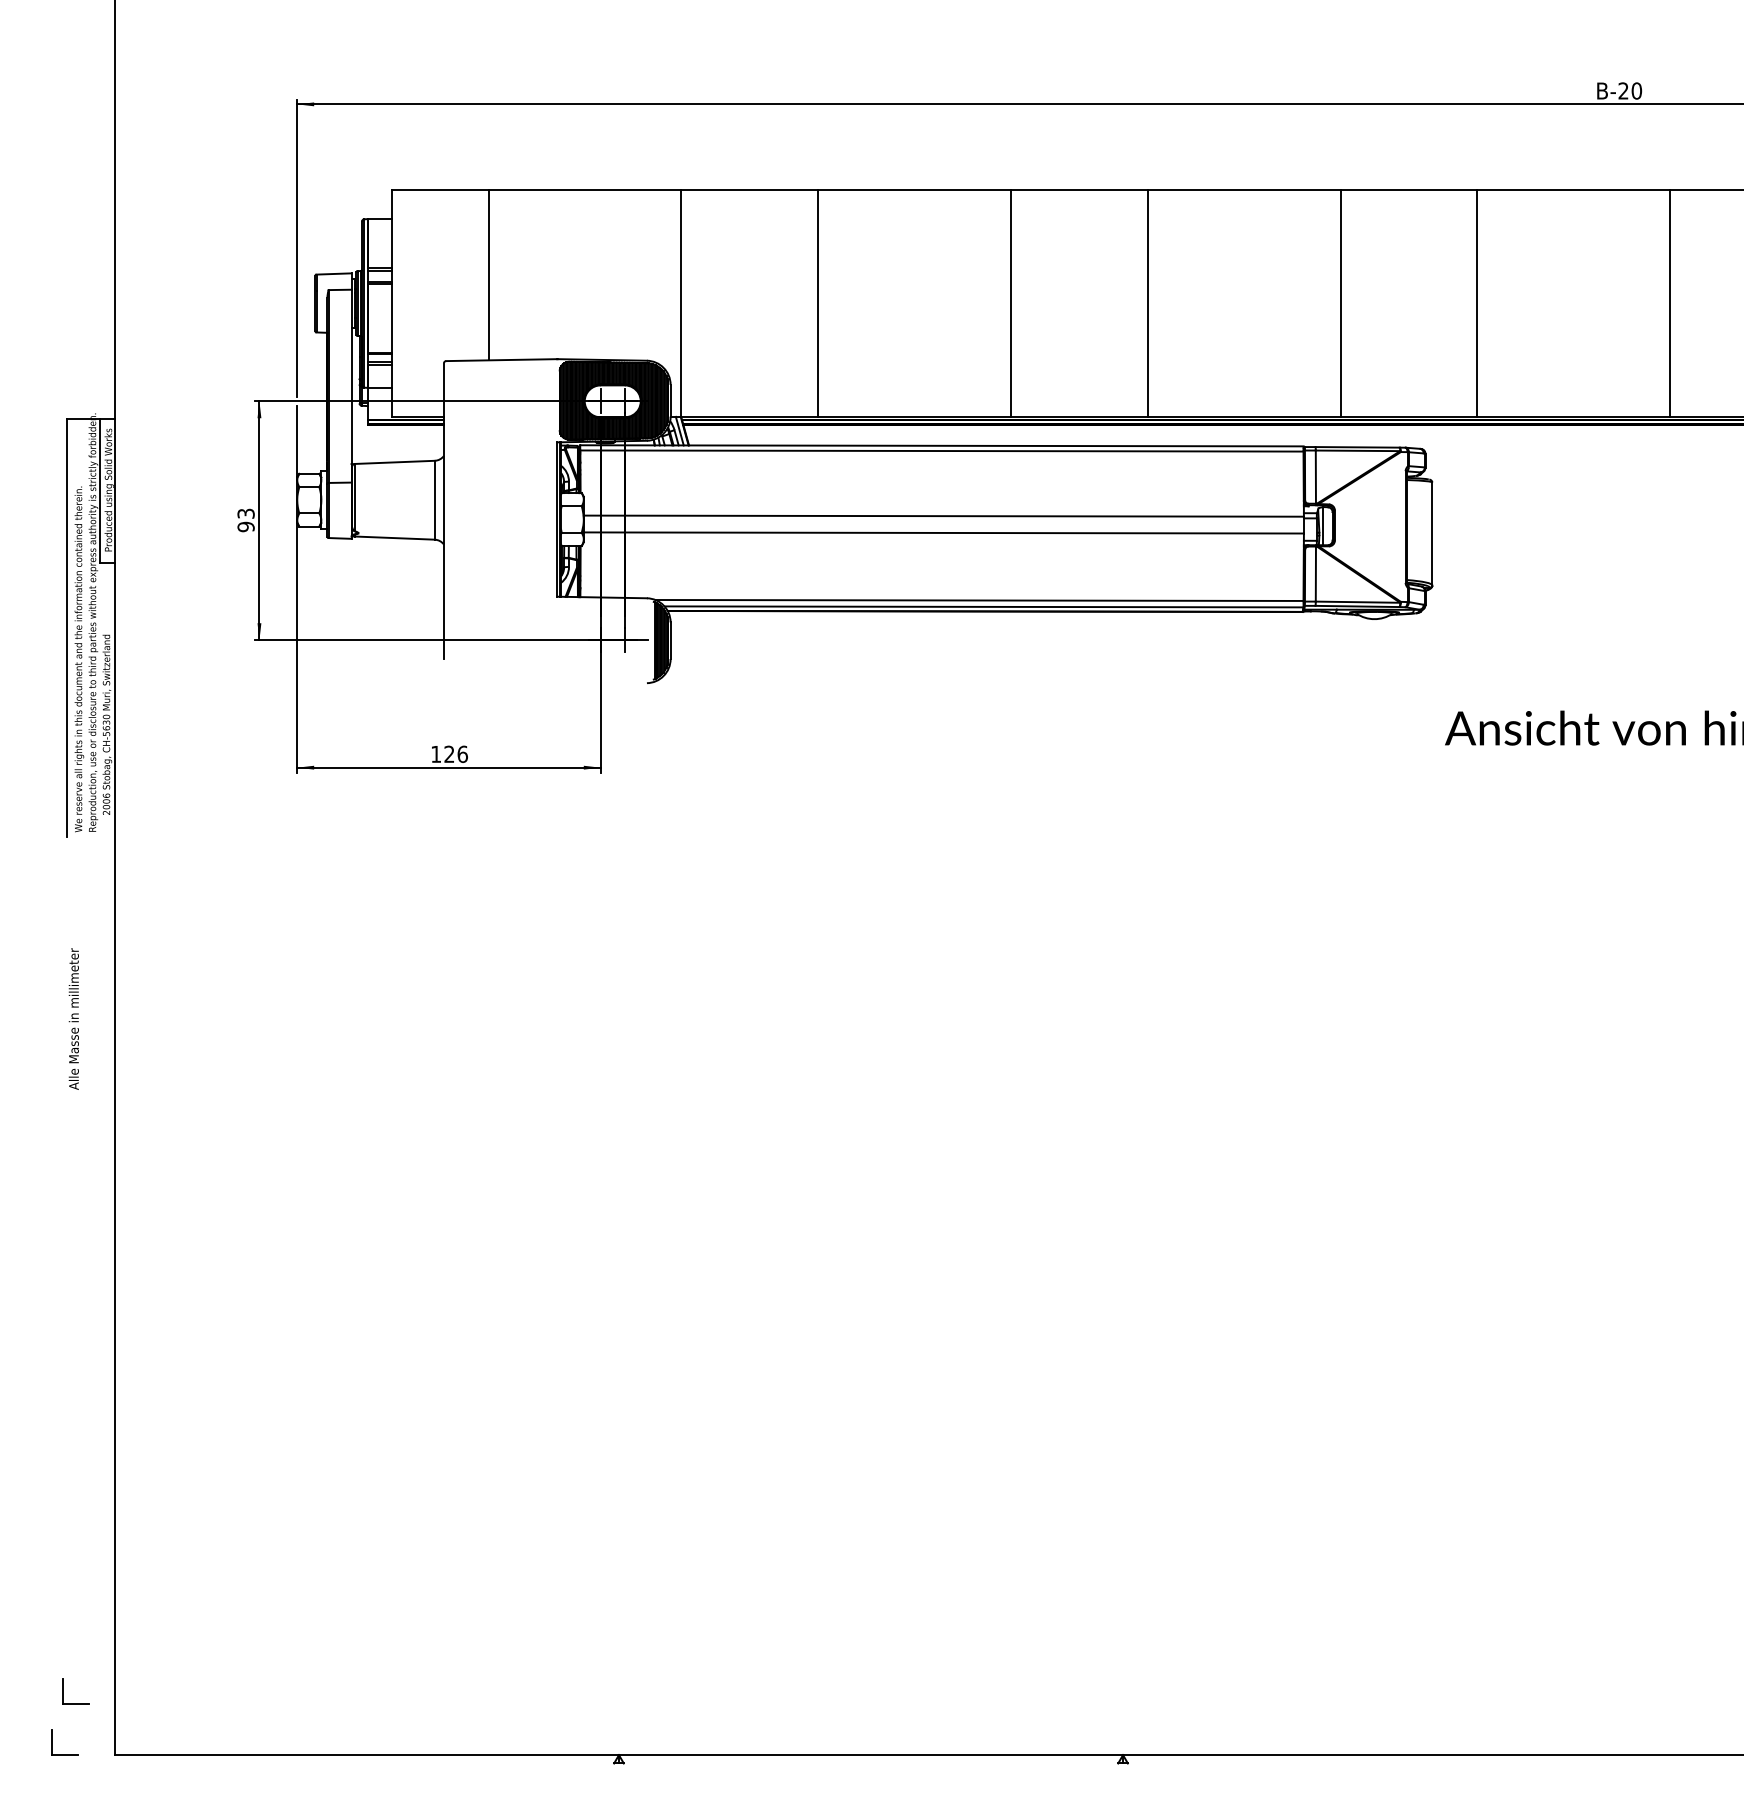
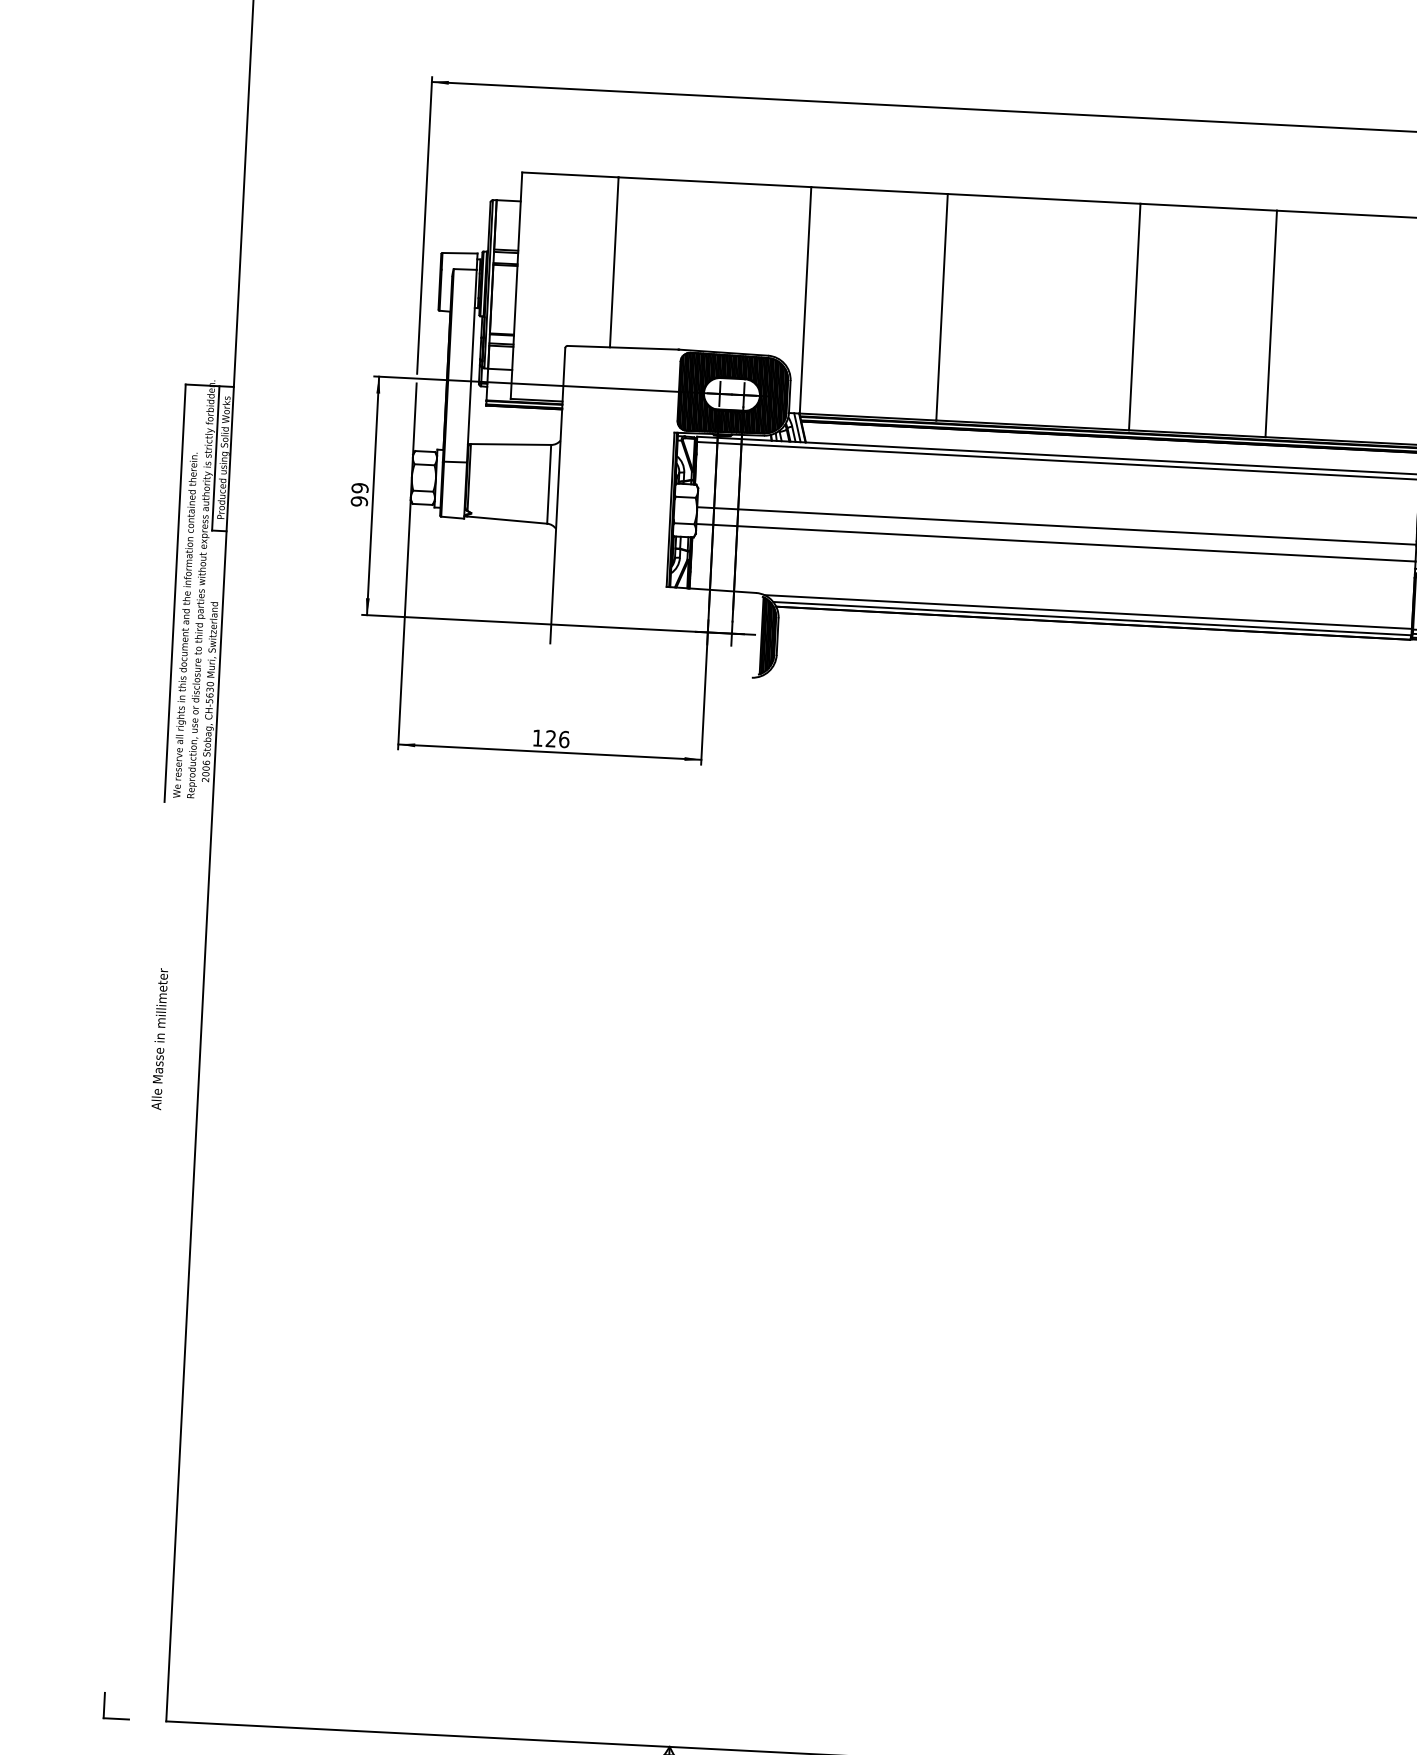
text: (245, 513) -> (359, 487), 93 -> 99
text: (73, 1018) -> (159, 1038), moved
part: (63, 1691) -> (118, 1655), removed

